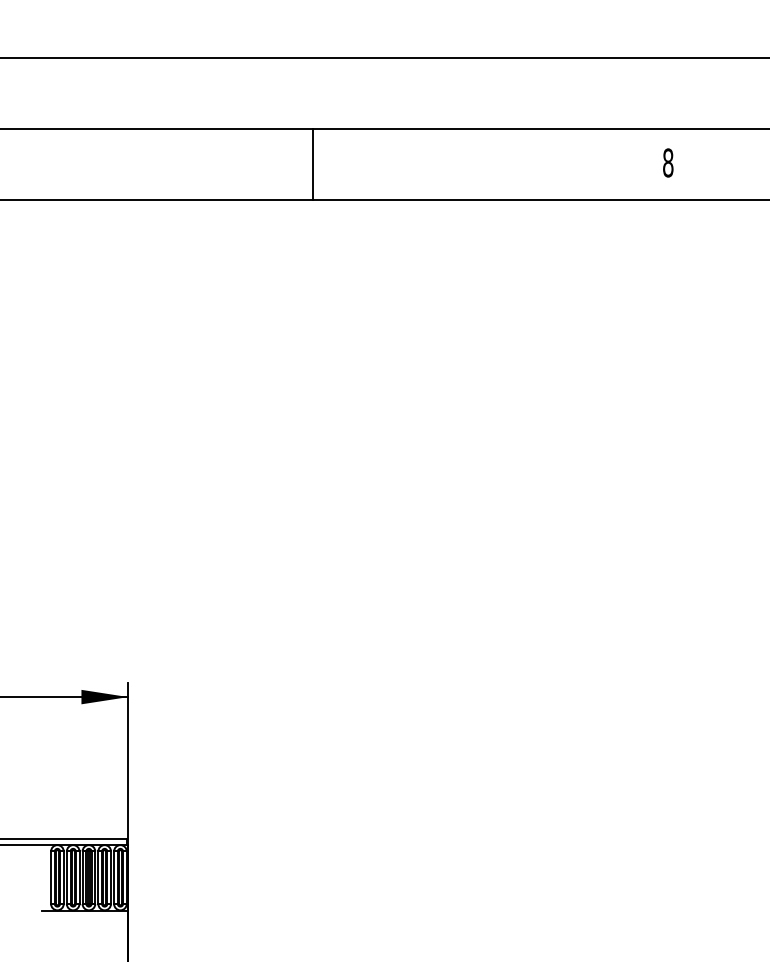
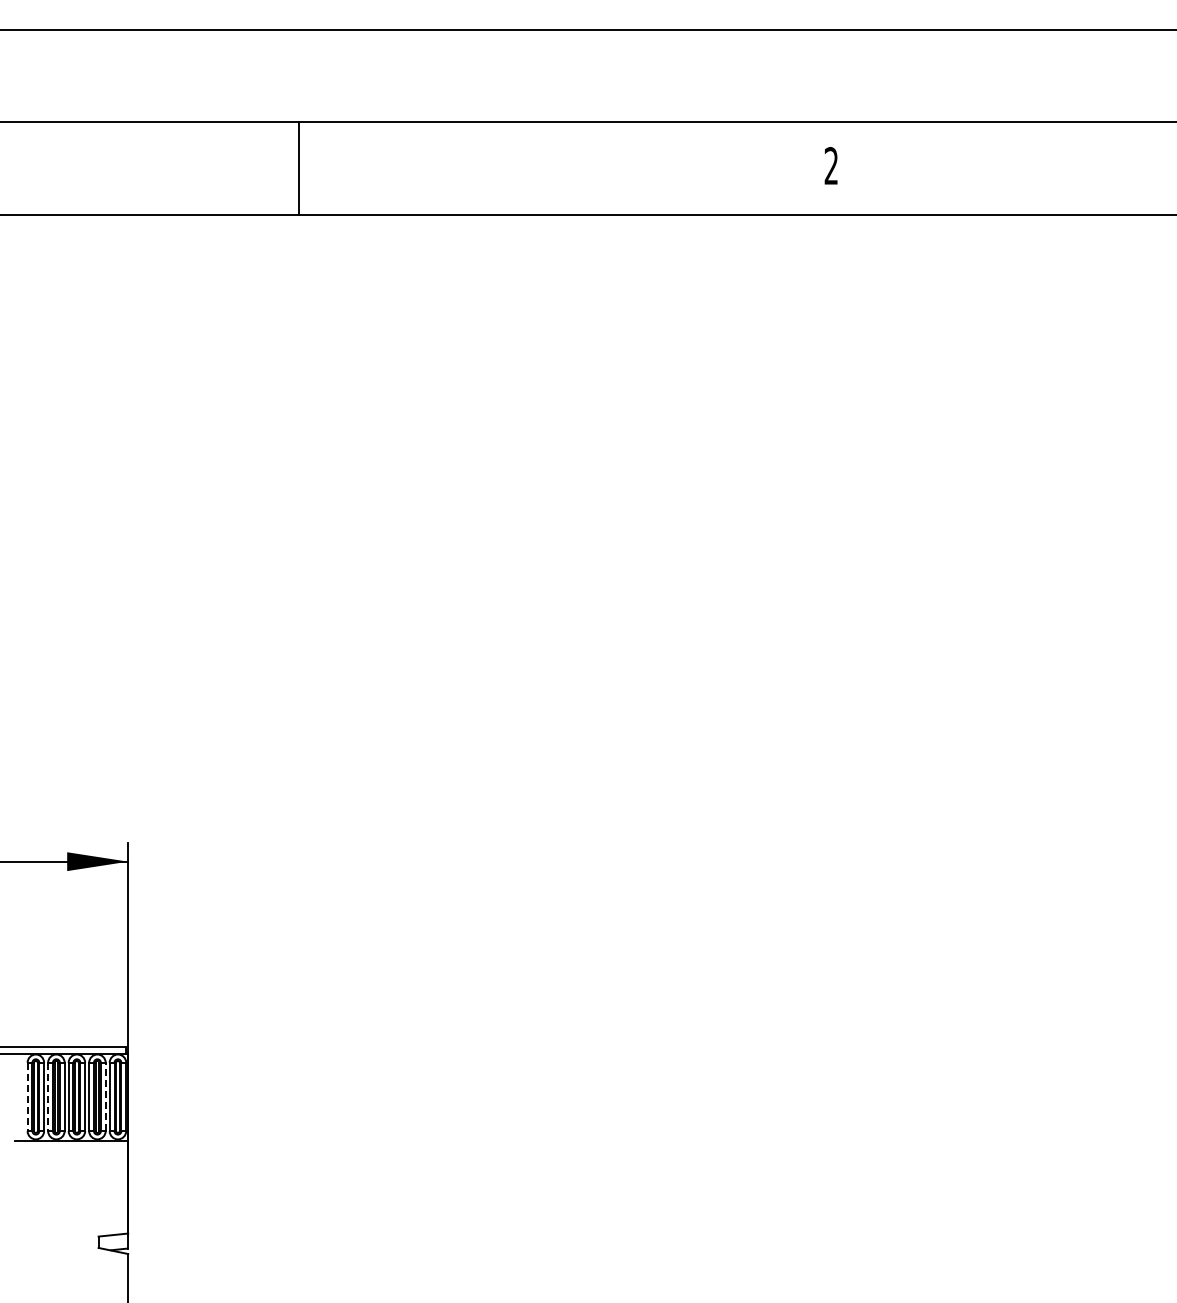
text: (668, 163) -> (831, 166), 8 -> 2
line: (312, 164) -> (298, 168), moved
line: (110, 877) -> (105, 1096), solid -> dashed
line: (50, 878) -> (27, 1097), solid -> dashed
line: (67, 878) -> (48, 1097), solid -> dashed

